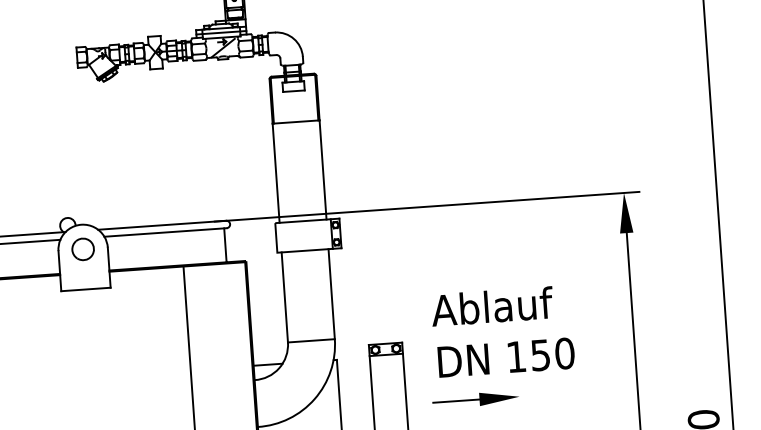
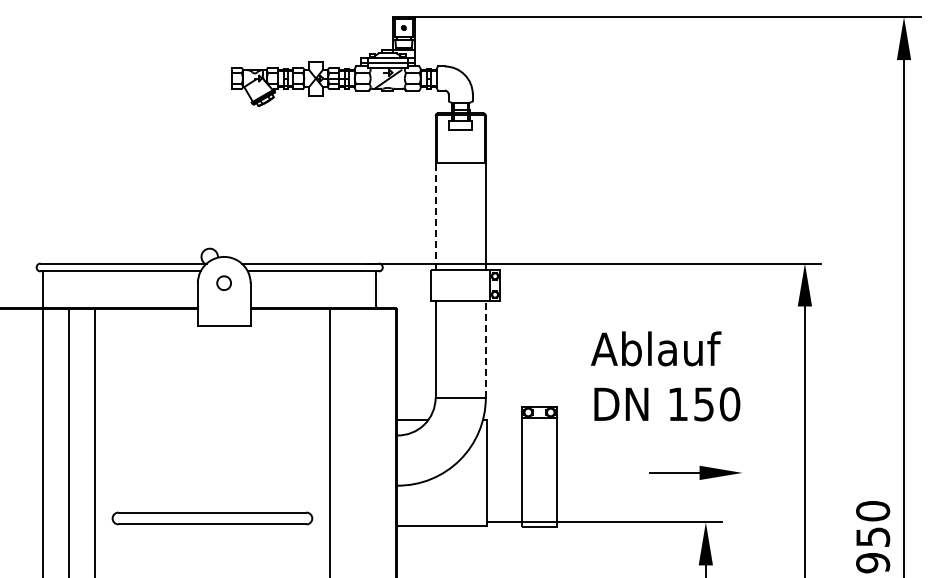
line: (276, 173) -> (435, 216), solid -> dashed
part: (82, 248) -> (223, 282), size x0.6
line: (331, 294) -> (485, 349), solid -> dashed
text: (502, 331) -> (665, 376), moved
part: (475, 399) -> (695, 472), moved

